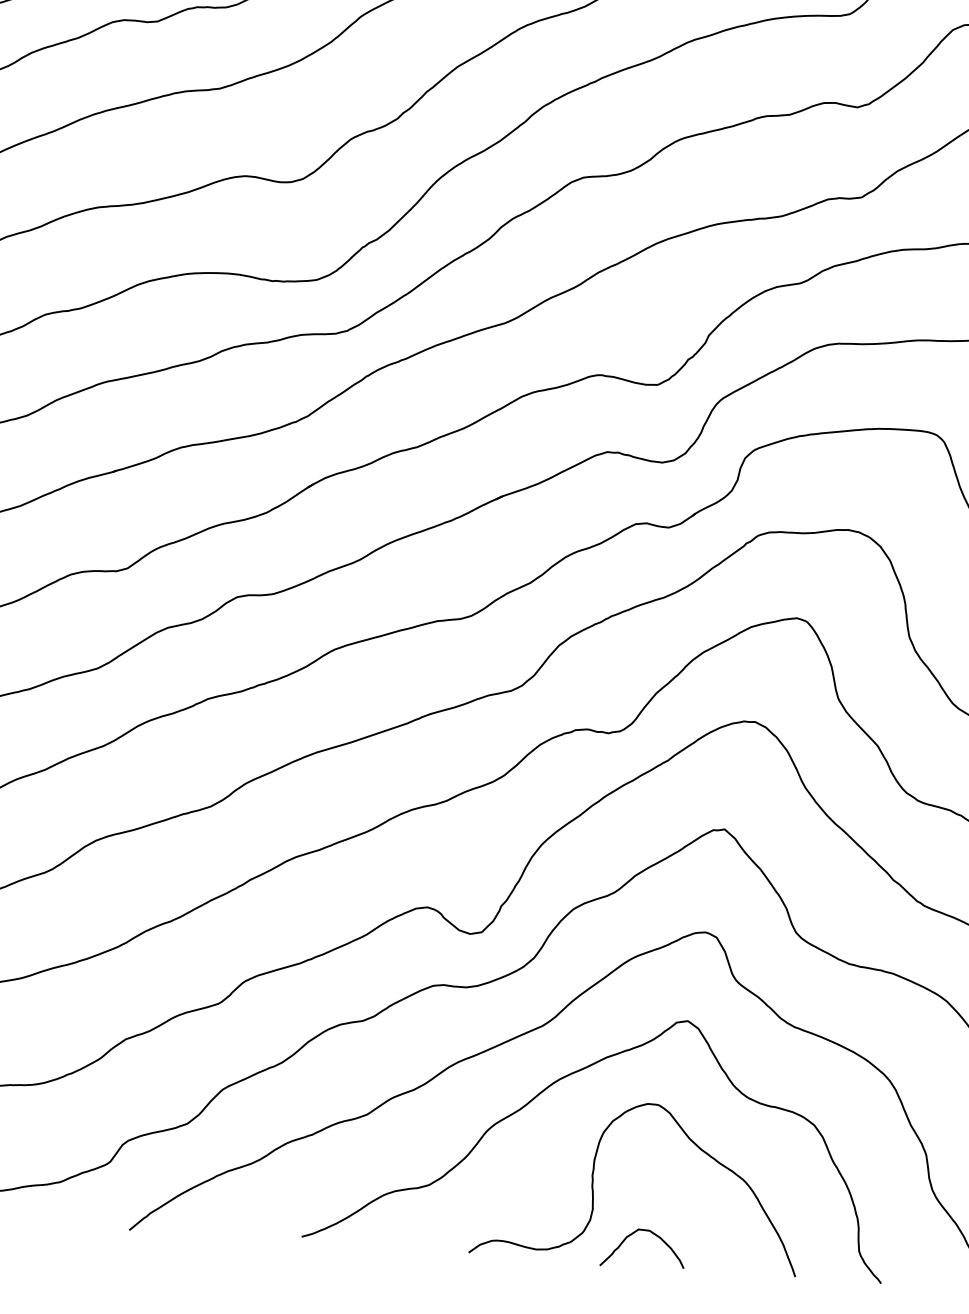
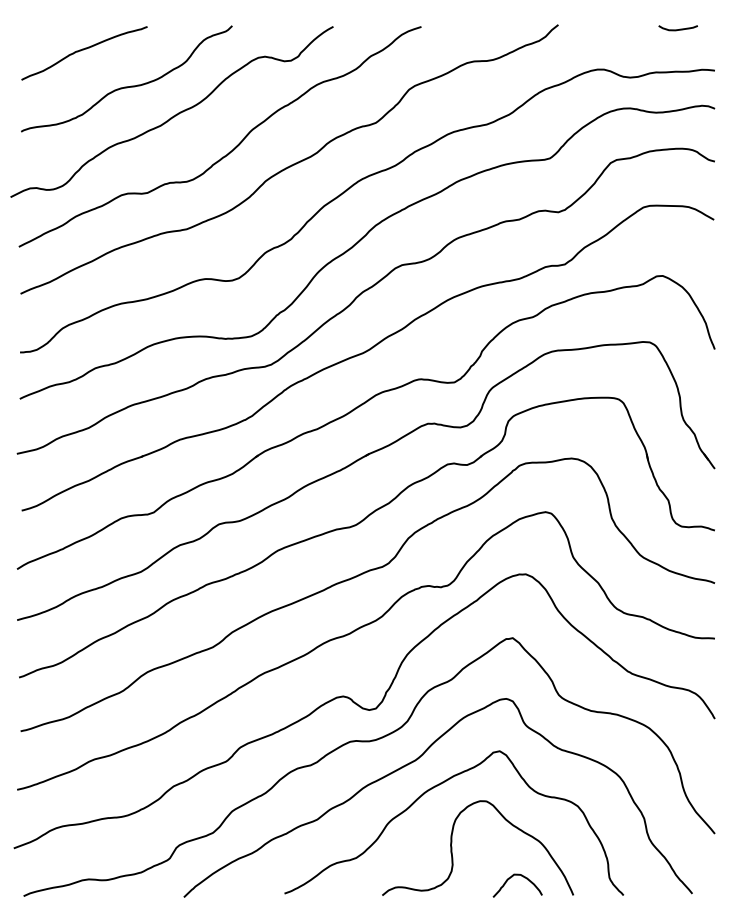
curve: (635, 1234) -> (512, 877), moved

